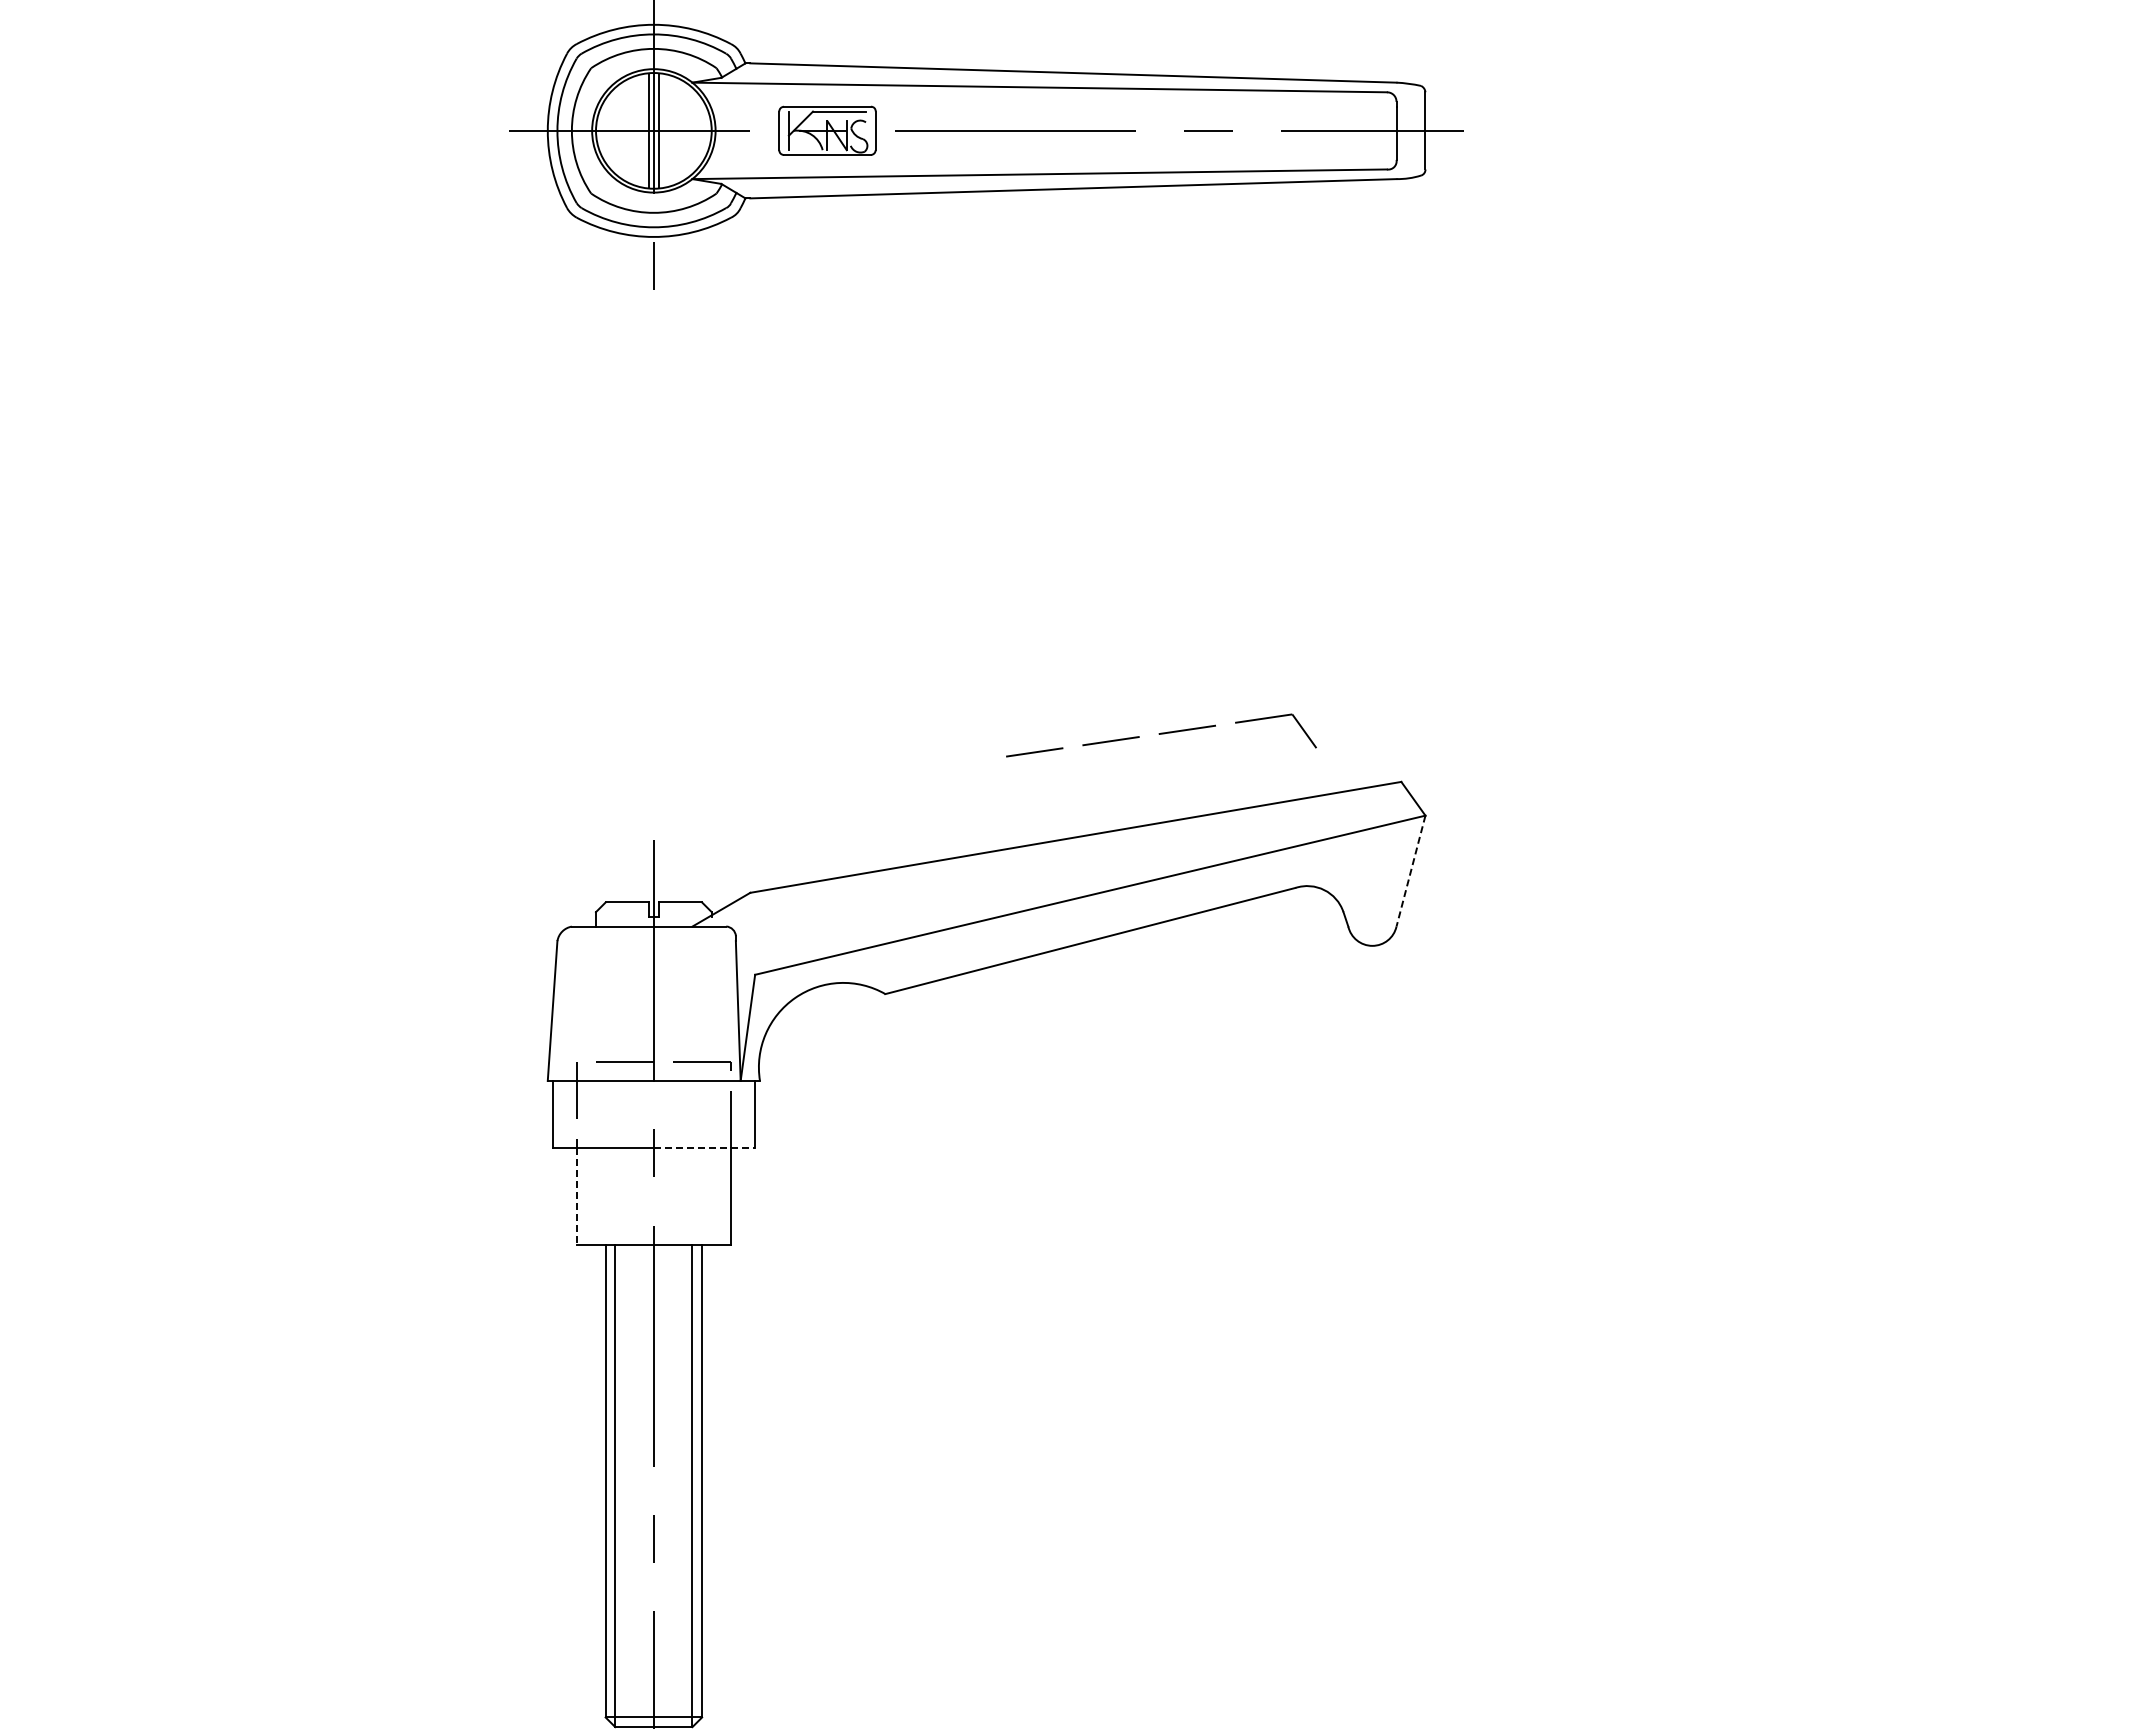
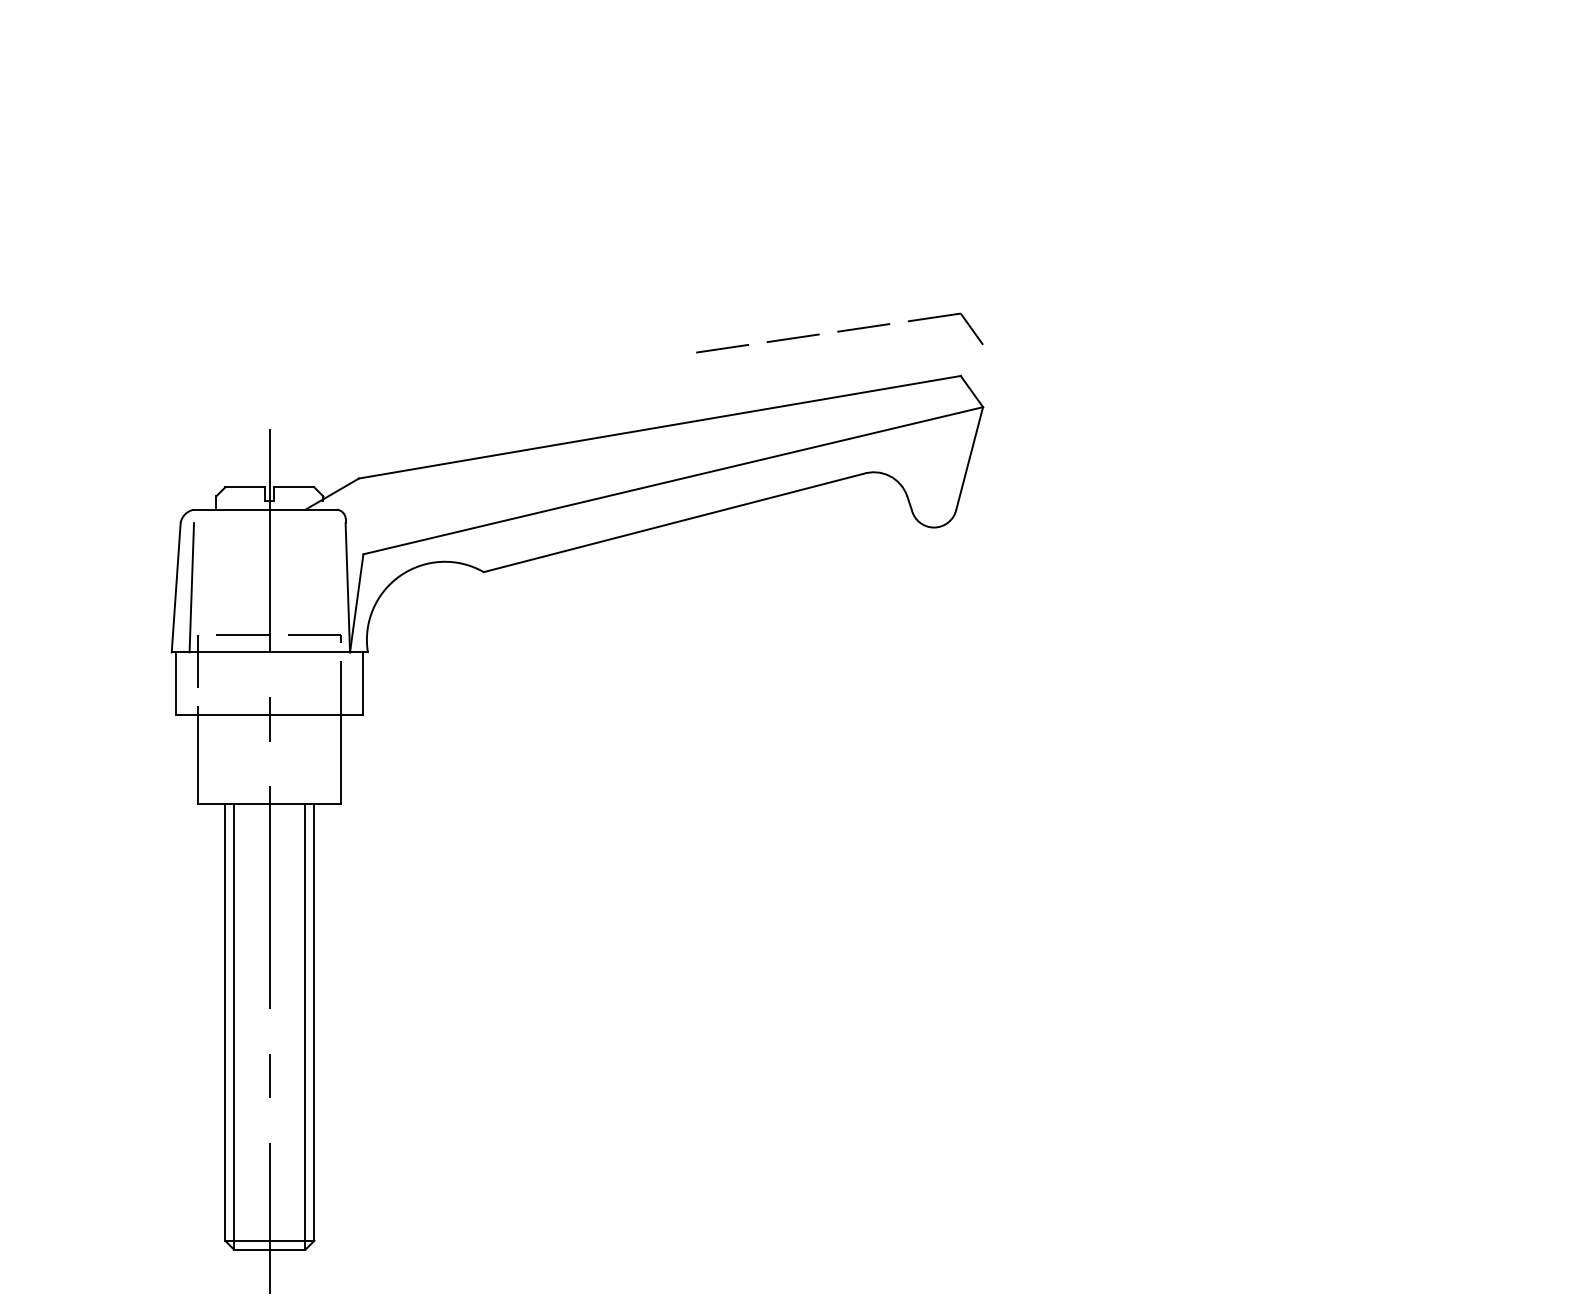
part: (1161, 735) -> (839, 333), moved
line: (1410, 871) -> (969, 458), dashed -> solid
line: (569, 1010) -> (191, 587), added
line: (704, 1148) -> (316, 714), dashed -> solid
line: (576, 1197) -> (198, 760), dashed -> solid

